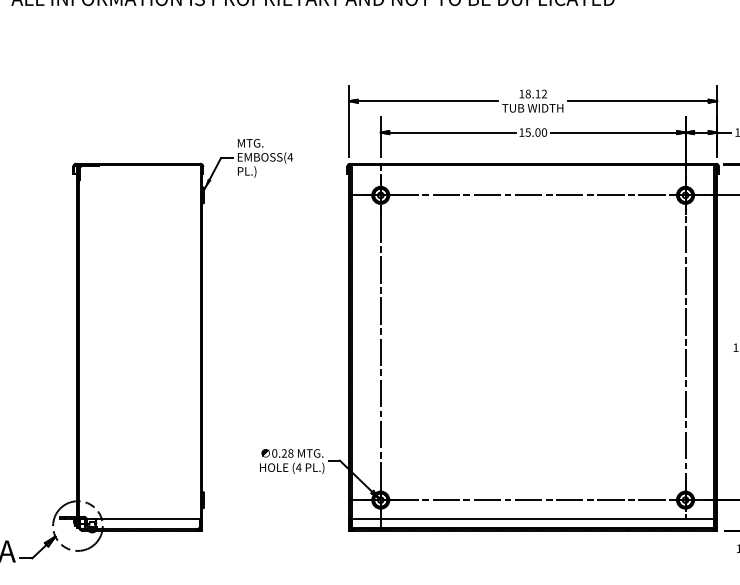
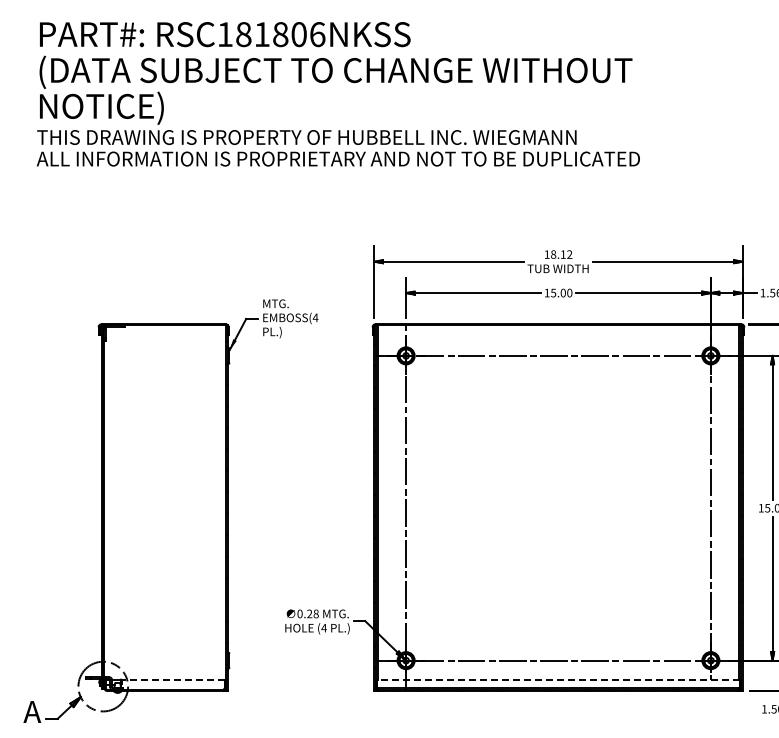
line: (148, 518) -> (173, 679), solid -> dashed
line: (533, 518) -> (558, 679), solid -> dashed

